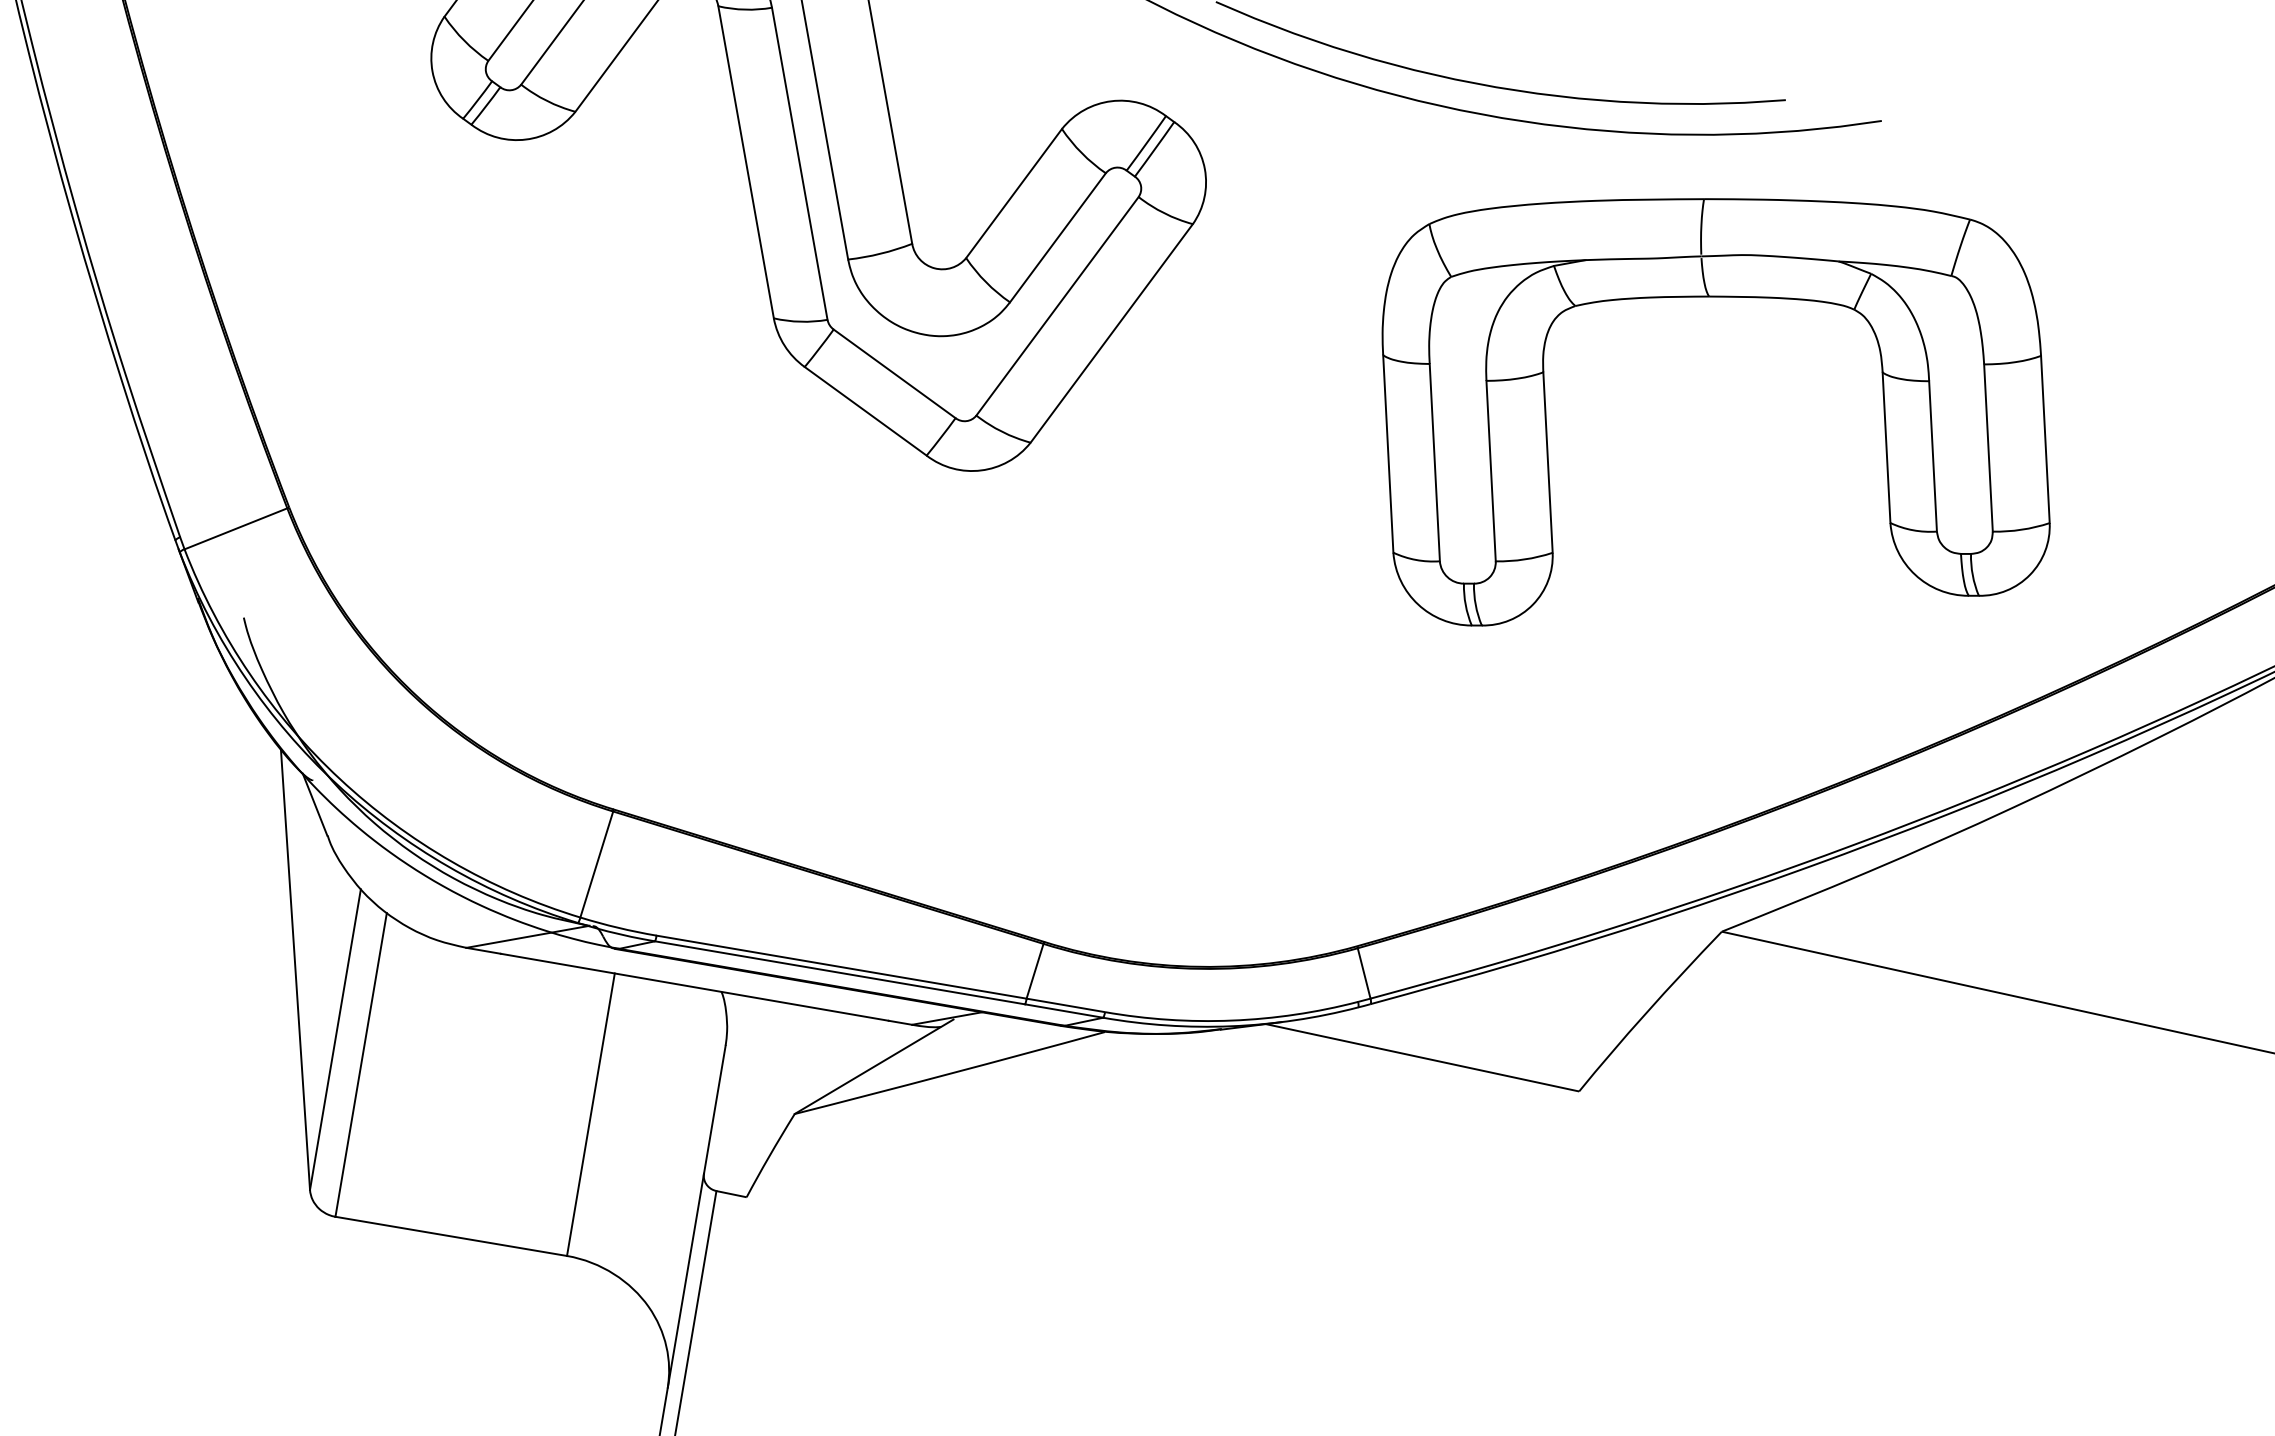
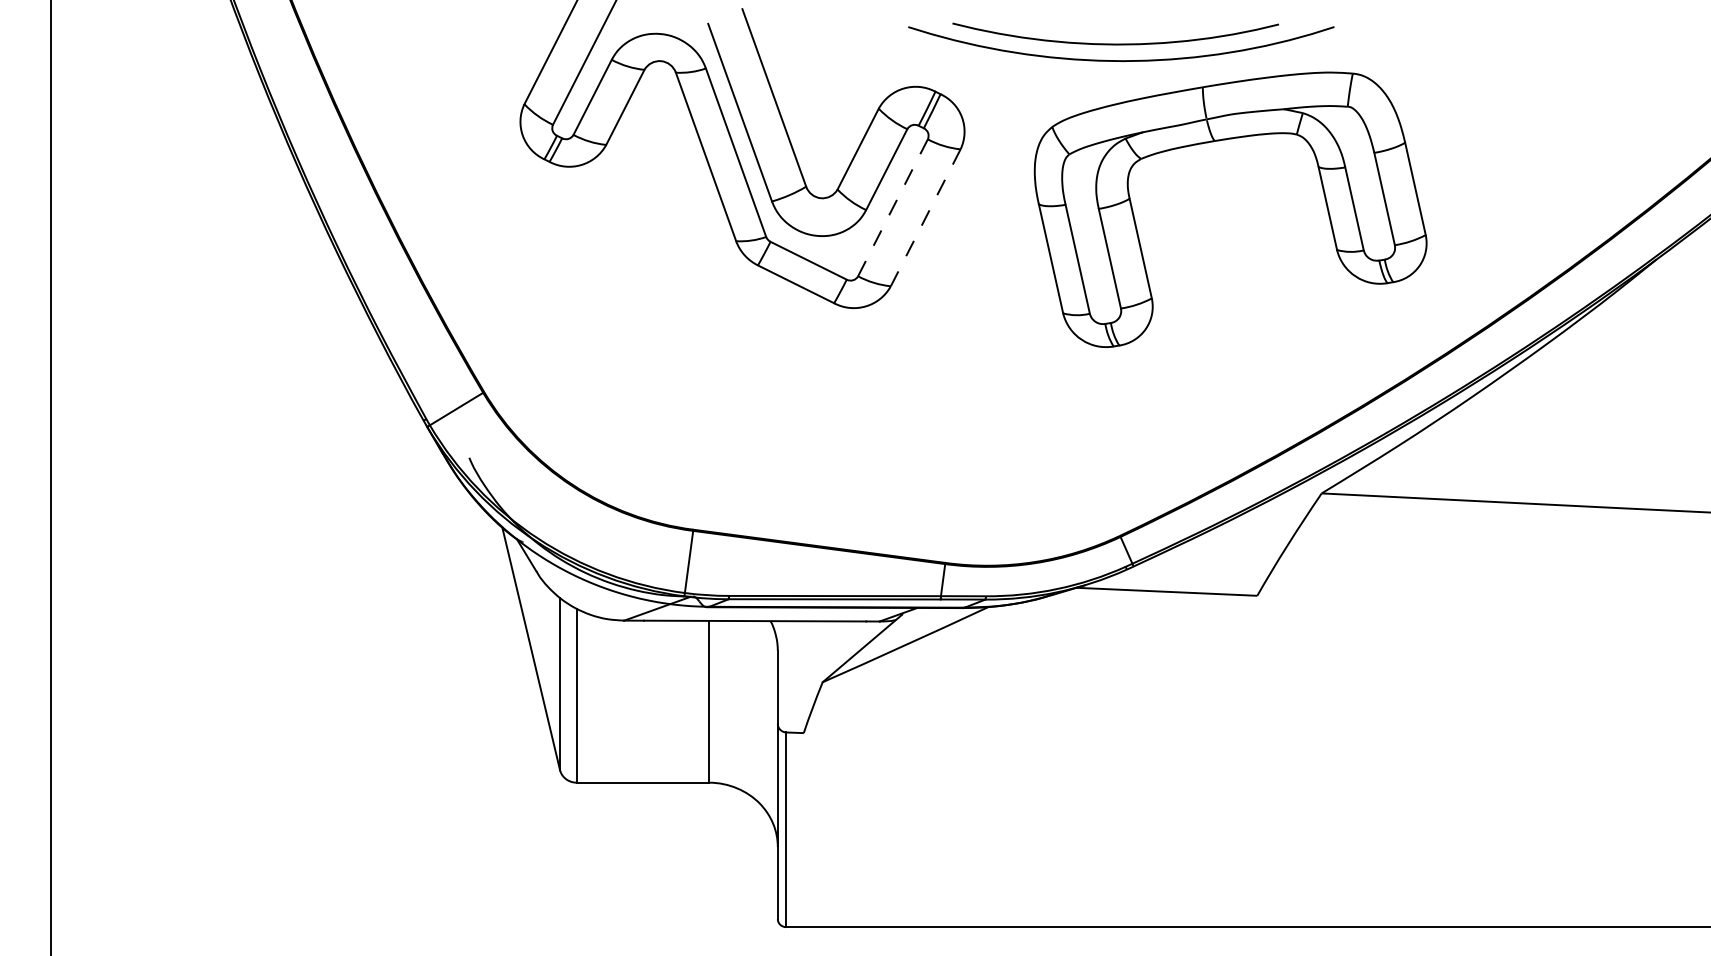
part: (1717, 298) -> (1219, 141), moved
line: (1056, 305) -> (892, 207), solid -> dashed
line: (1111, 332) -> (925, 217), solid -> dashed

